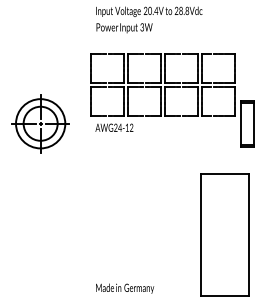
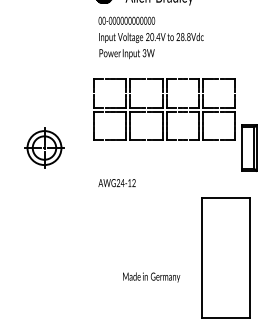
part: (40, 123) -> (44, 147), size x0.7
text: (113, 128) -> (116, 183), moved
text: (124, 288) -> (151, 277), moved

